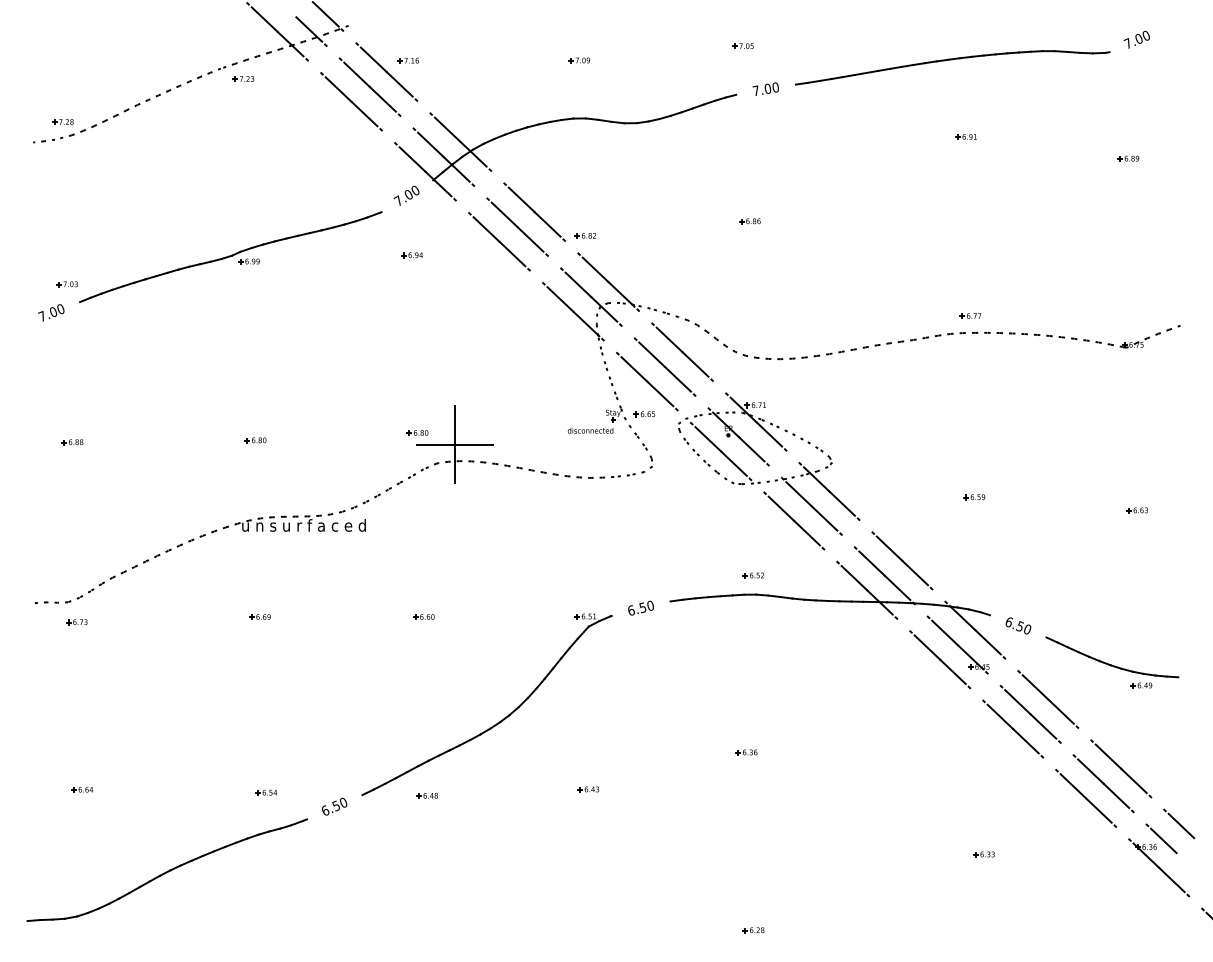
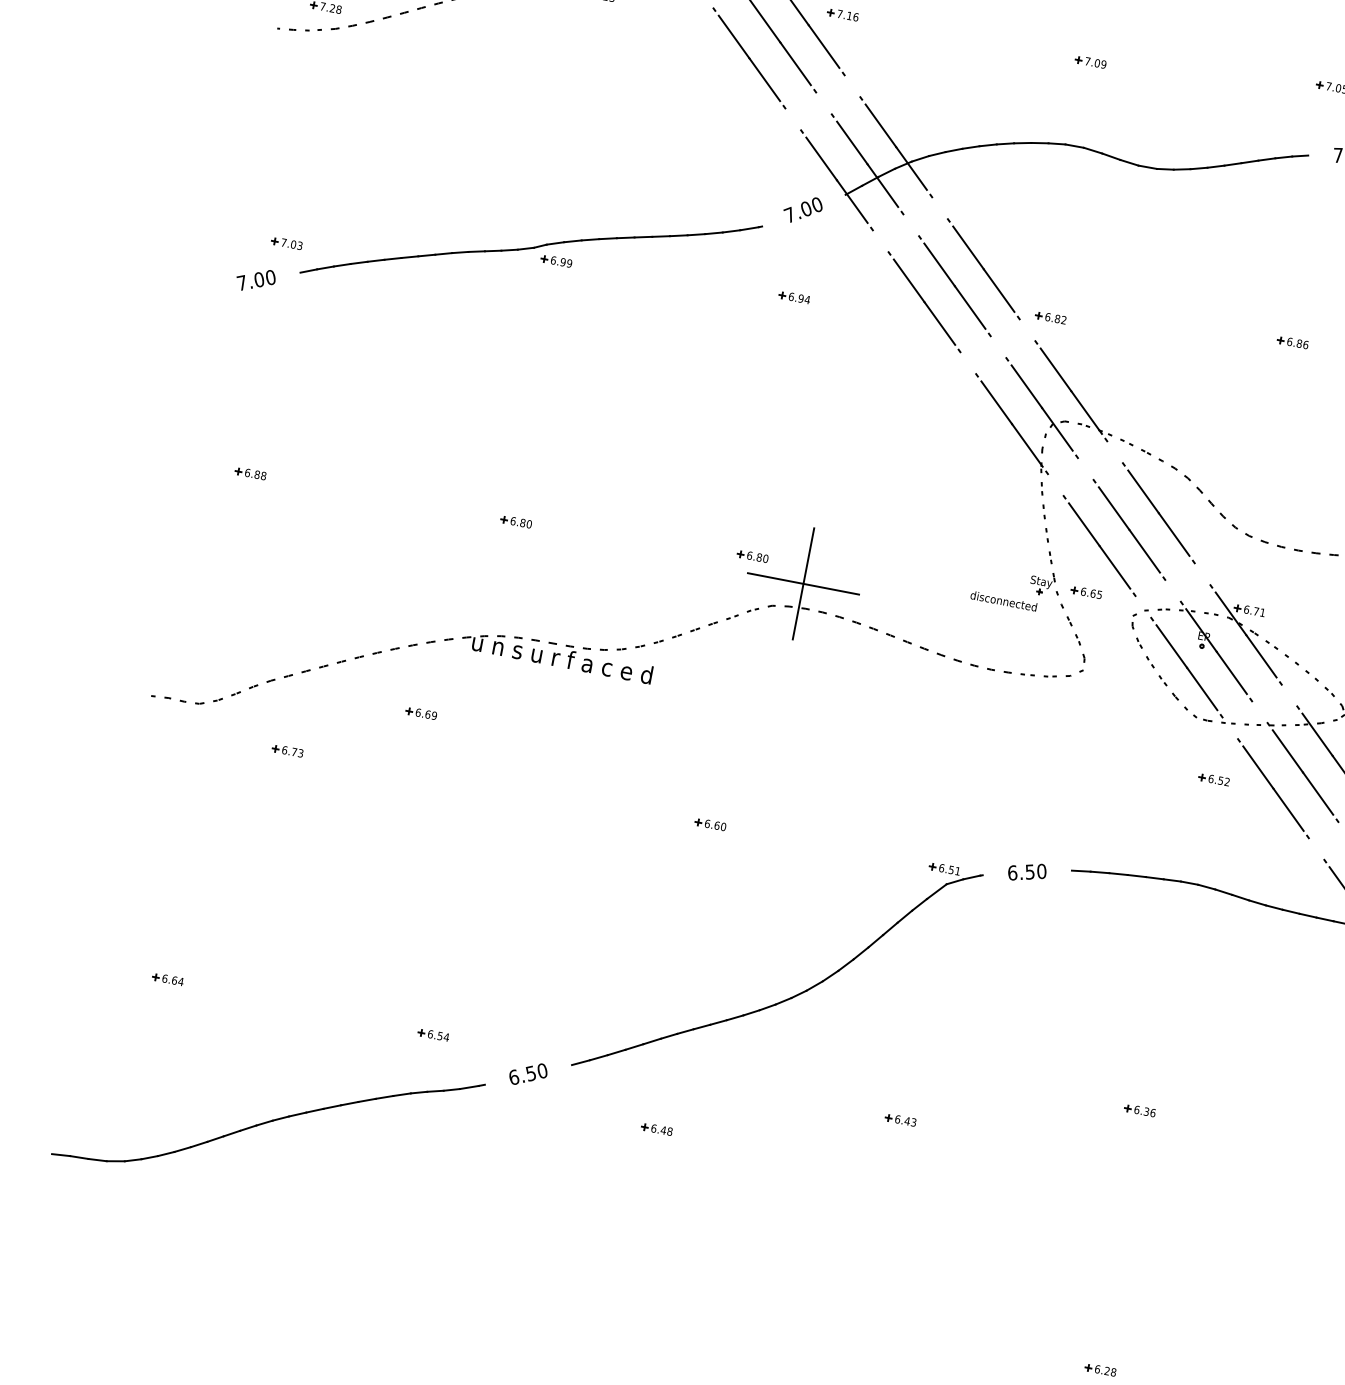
part: (752, 575) -> (1212, 779), moved
part: (259, 616) -> (420, 712), moved
part: (76, 622) -> (287, 751), moved
part: (426, 795) -> (655, 1128), moved

